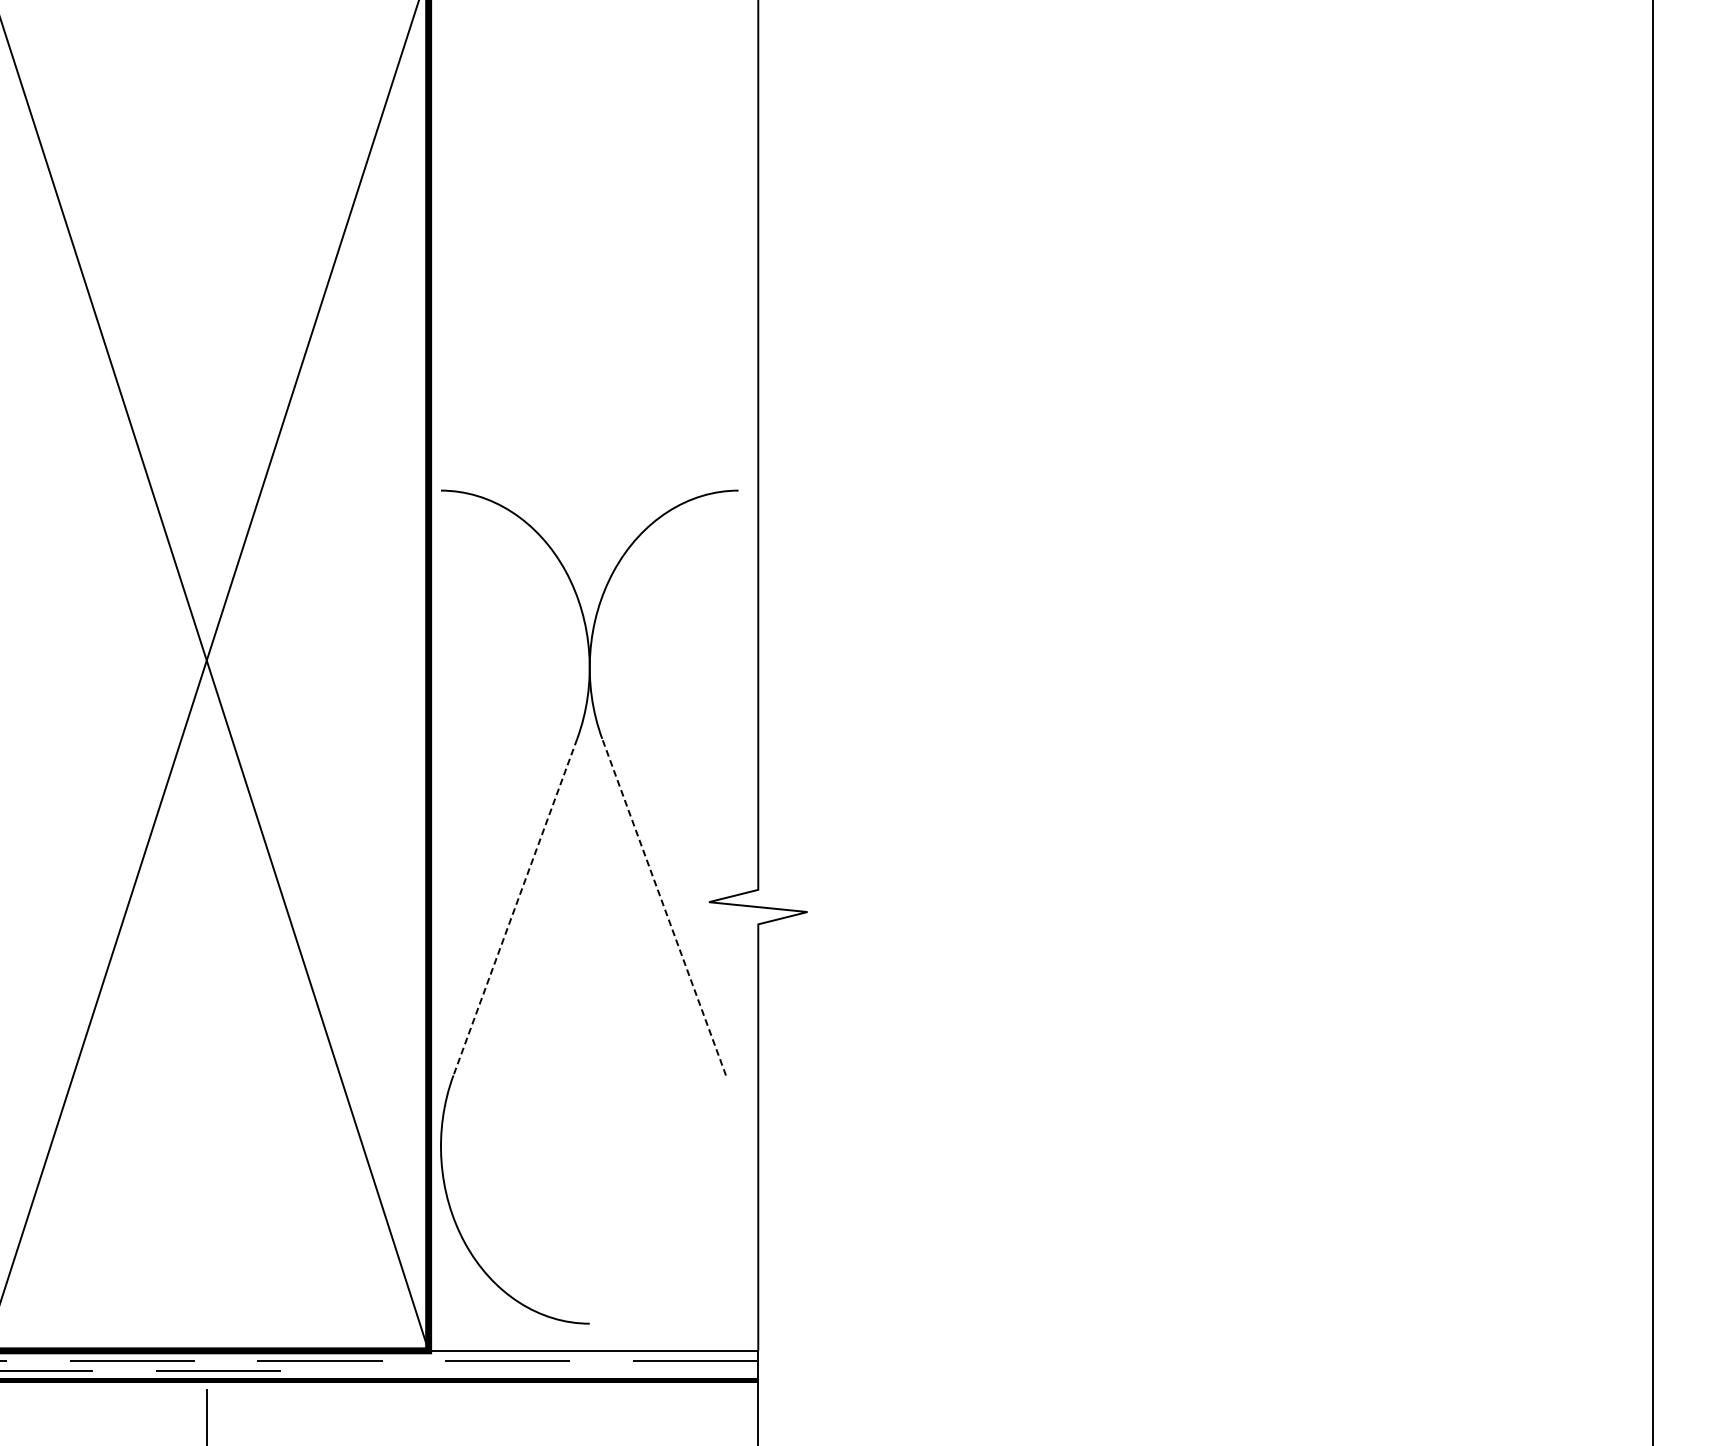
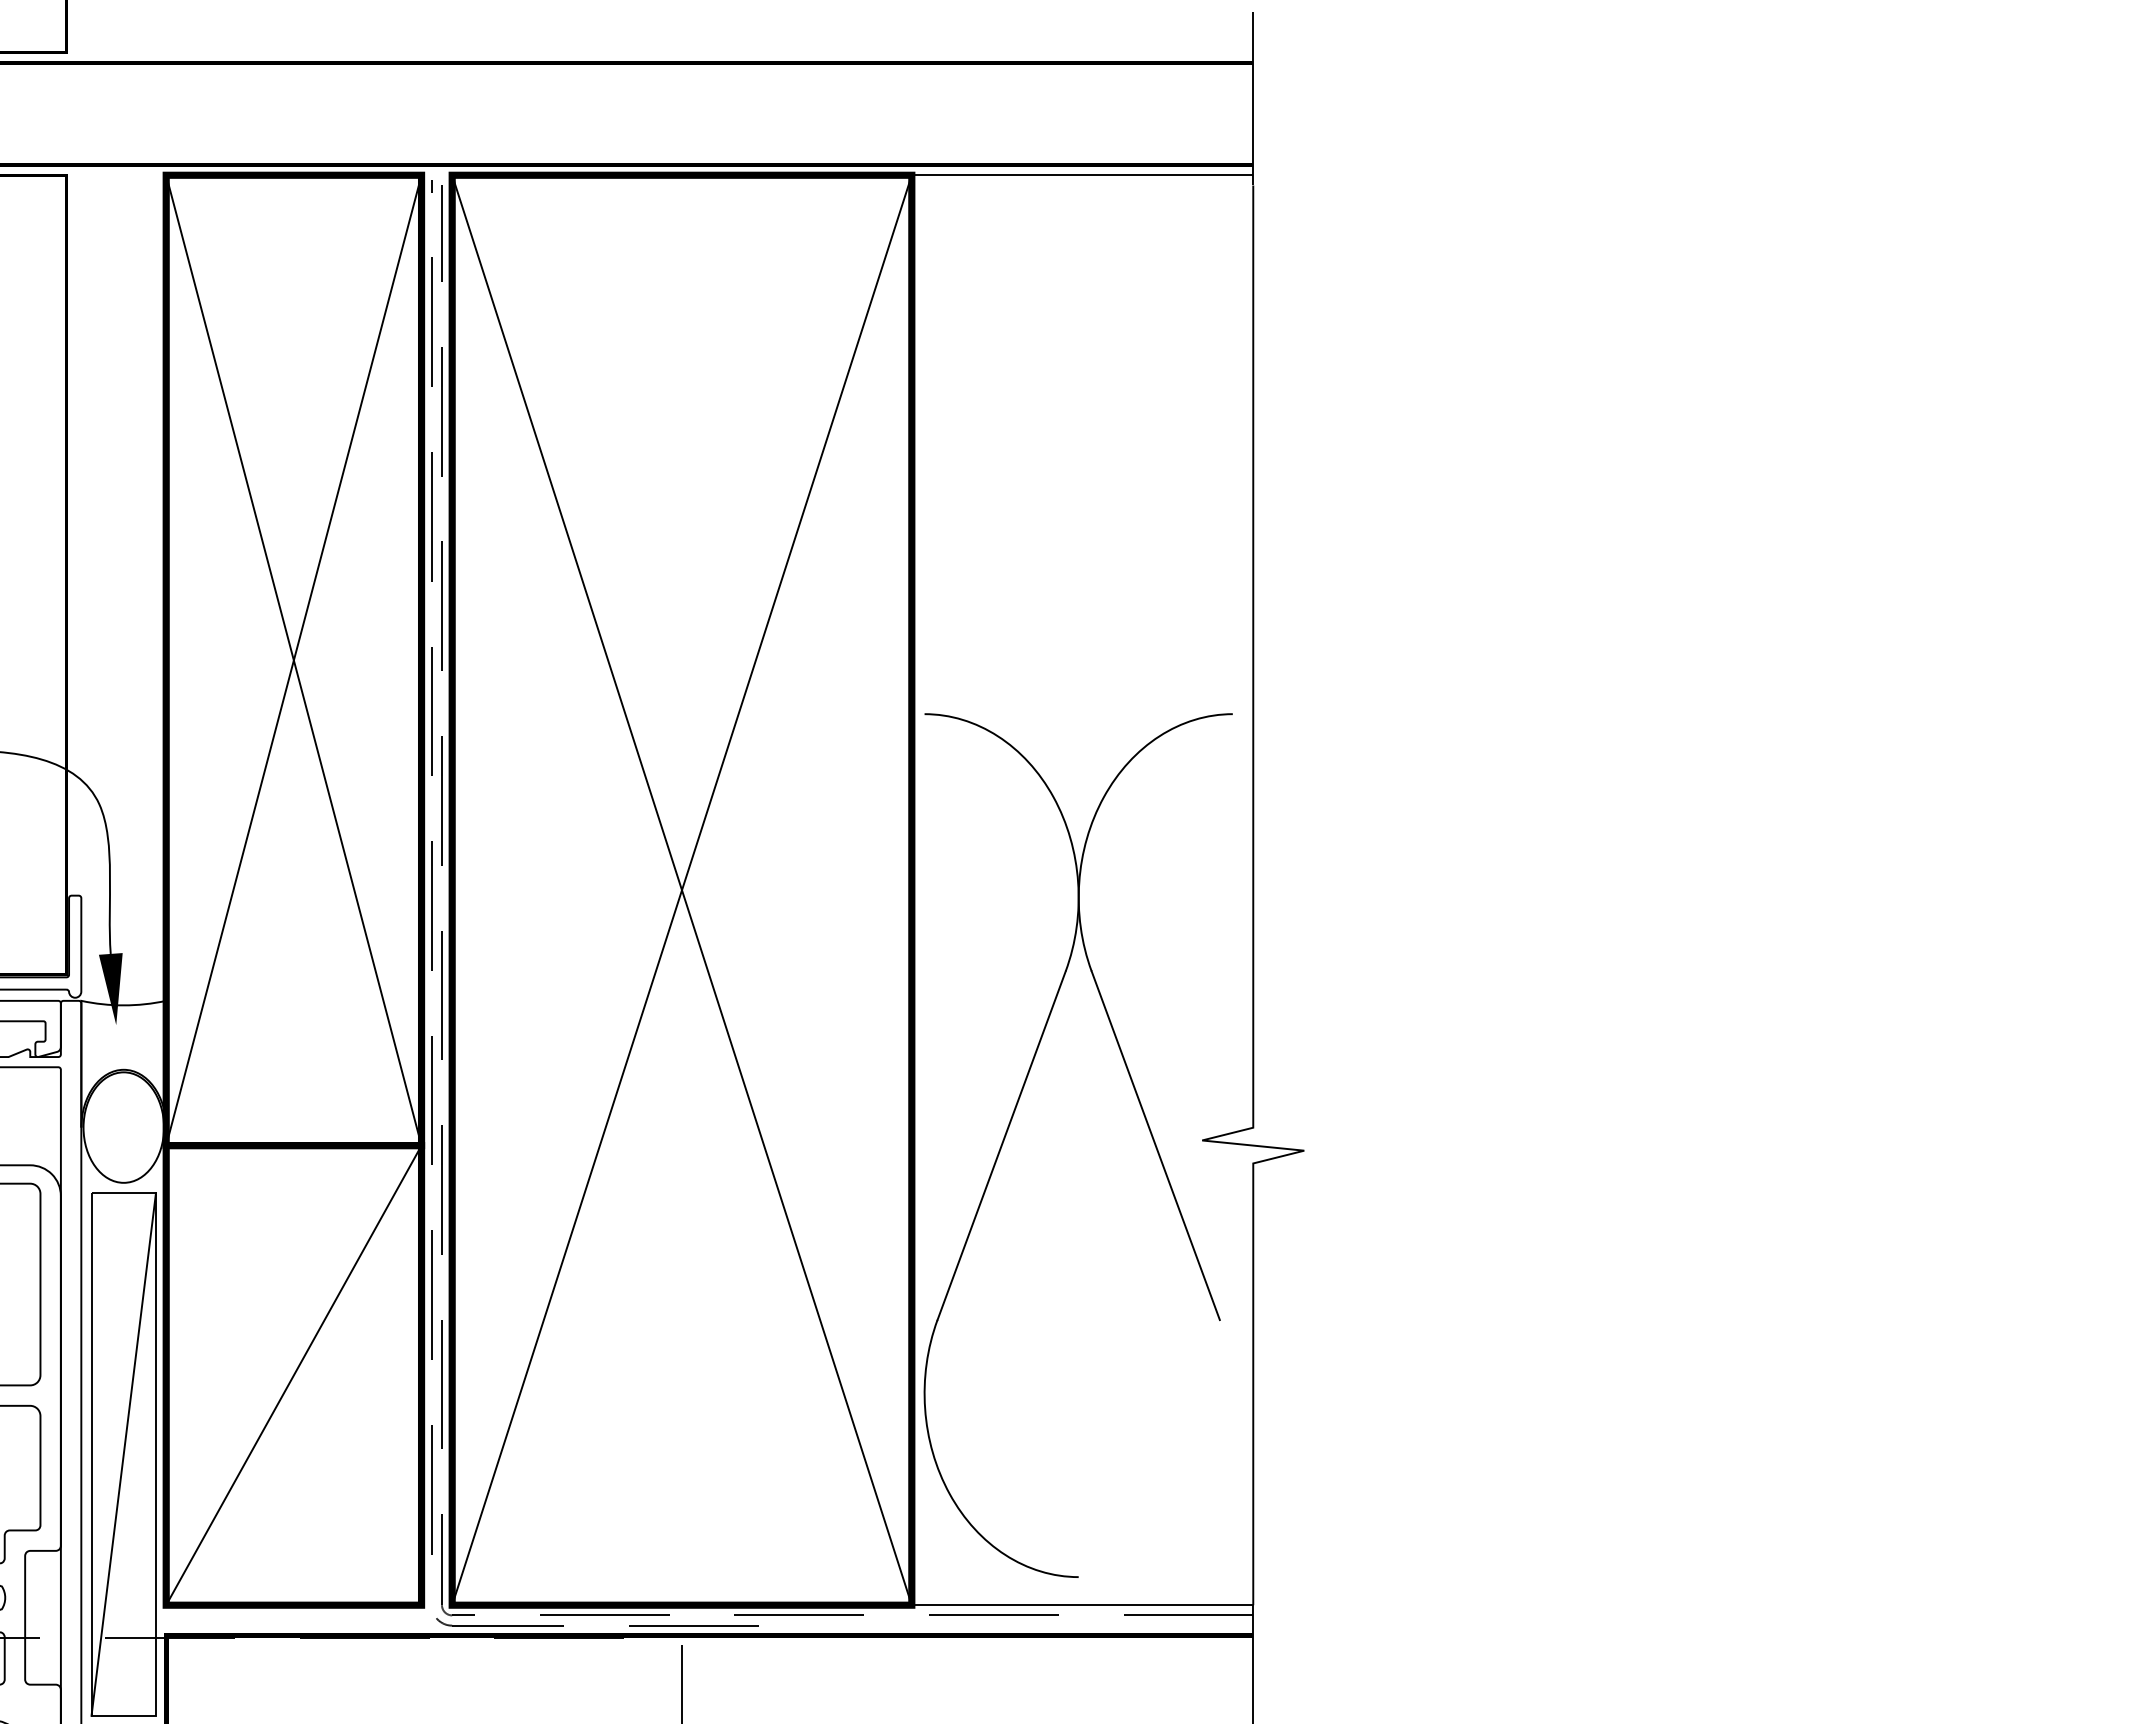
line: (515, 907) -> (1001, 1145), dashed -> solid
line: (663, 907) -> (1155, 1145), dashed -> solid

